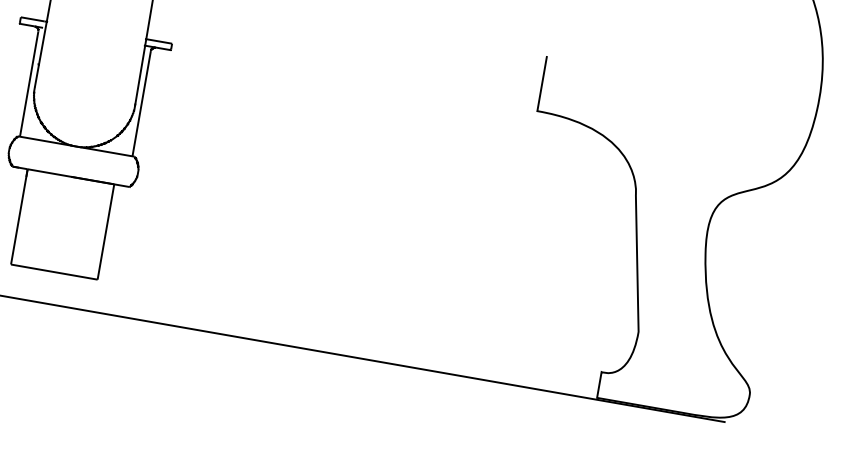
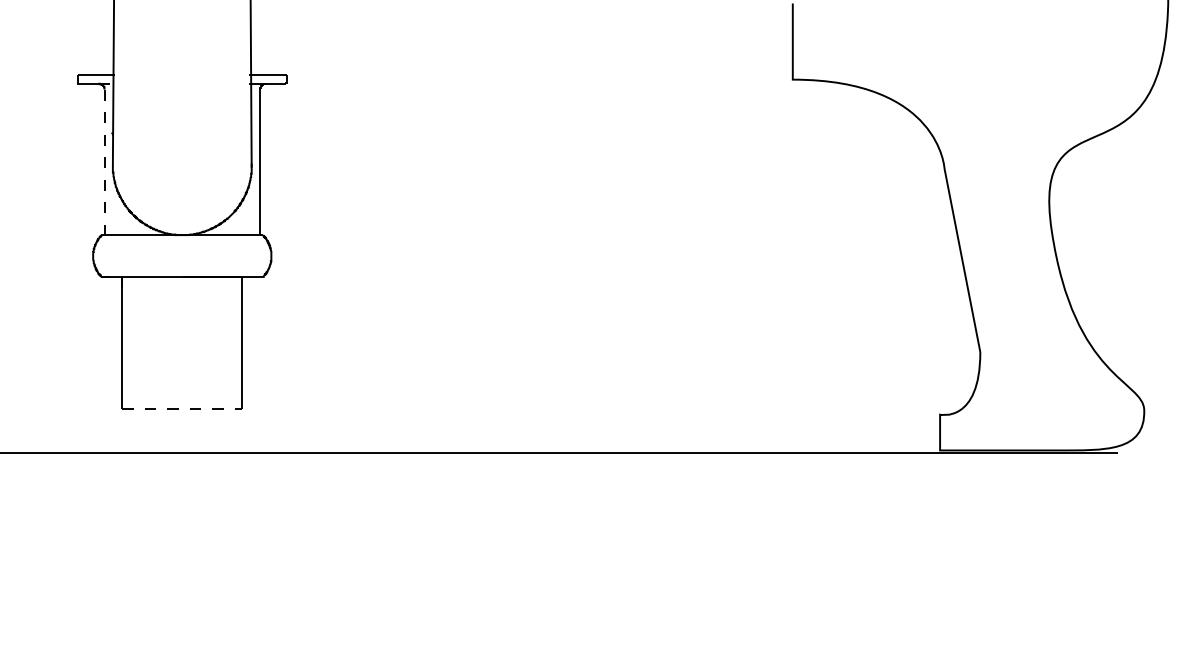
line: (29, 84) -> (104, 162), solid -> dashed
line: (54, 271) -> (182, 408), solid -> dashed

